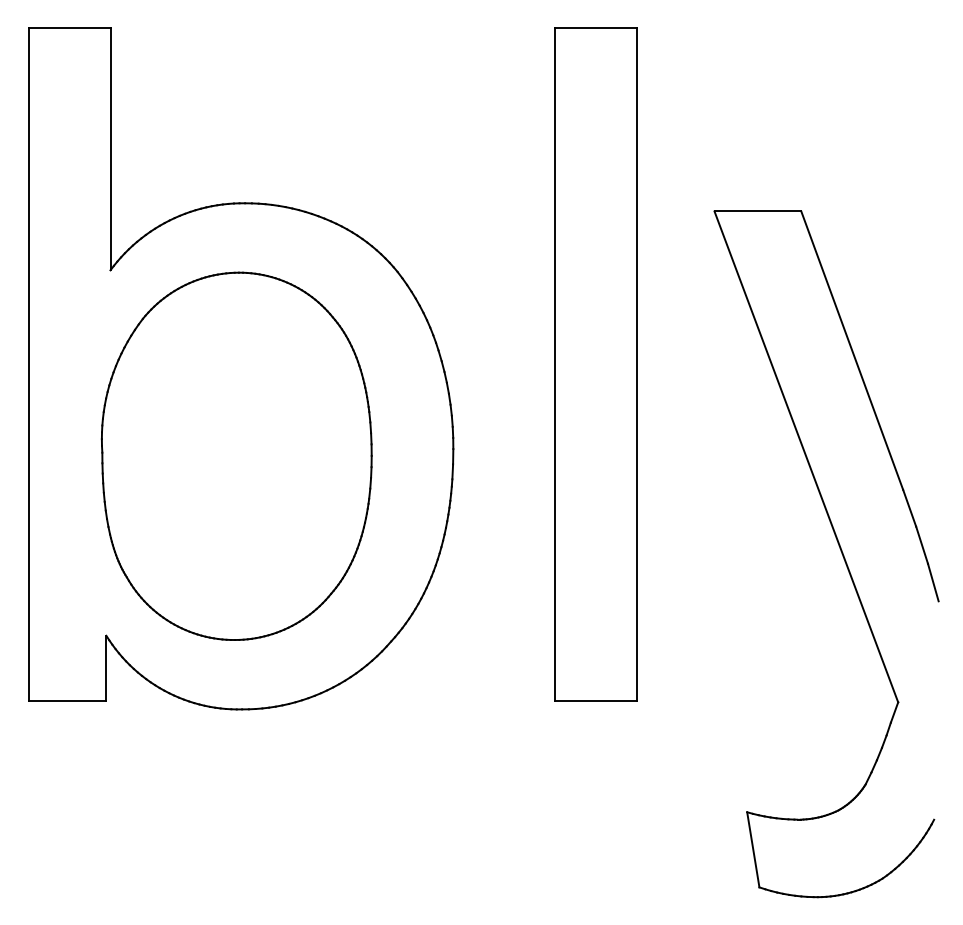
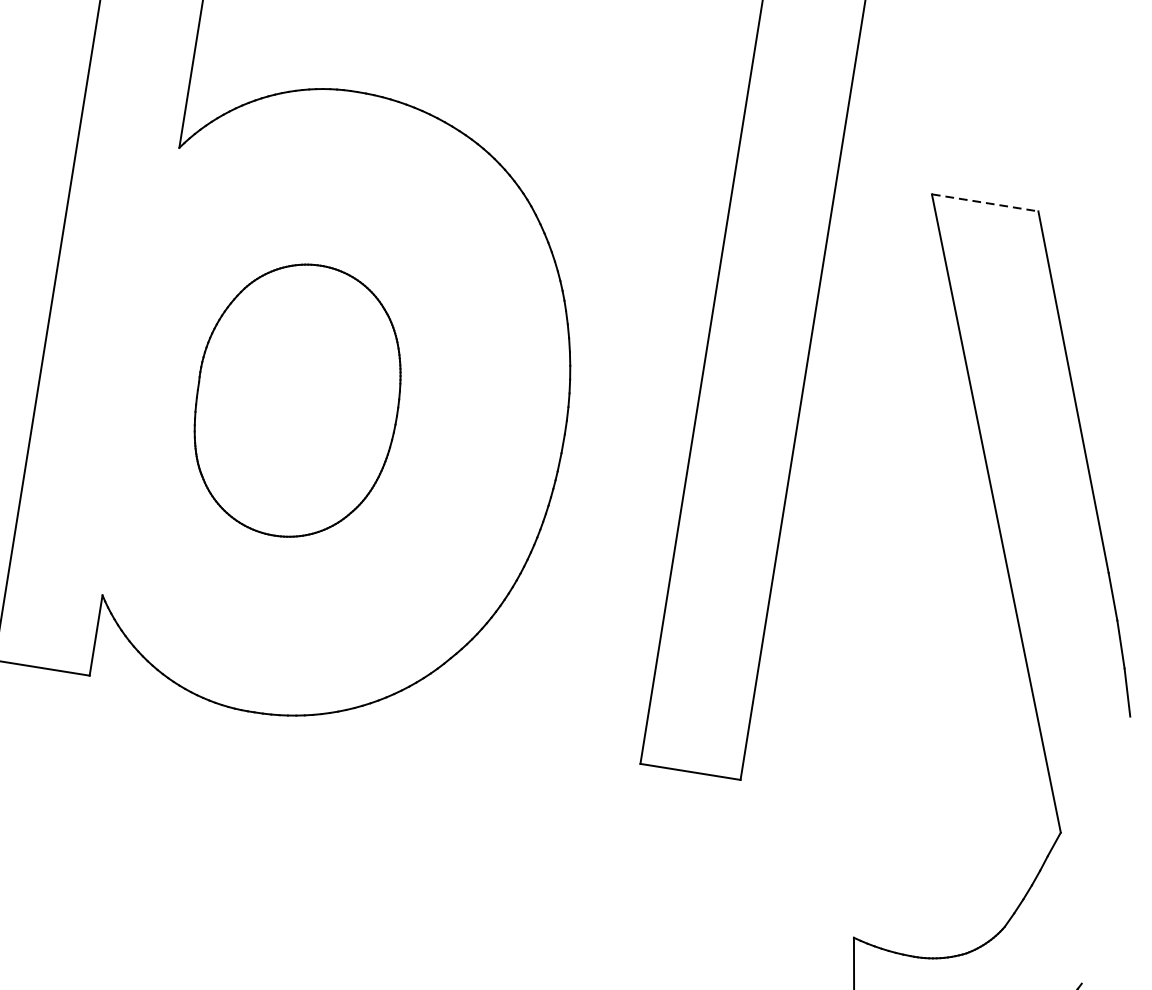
line: (758, 211) -> (985, 203), solid -> dashed
part: (236, 455) -> (297, 399), size x0.6

